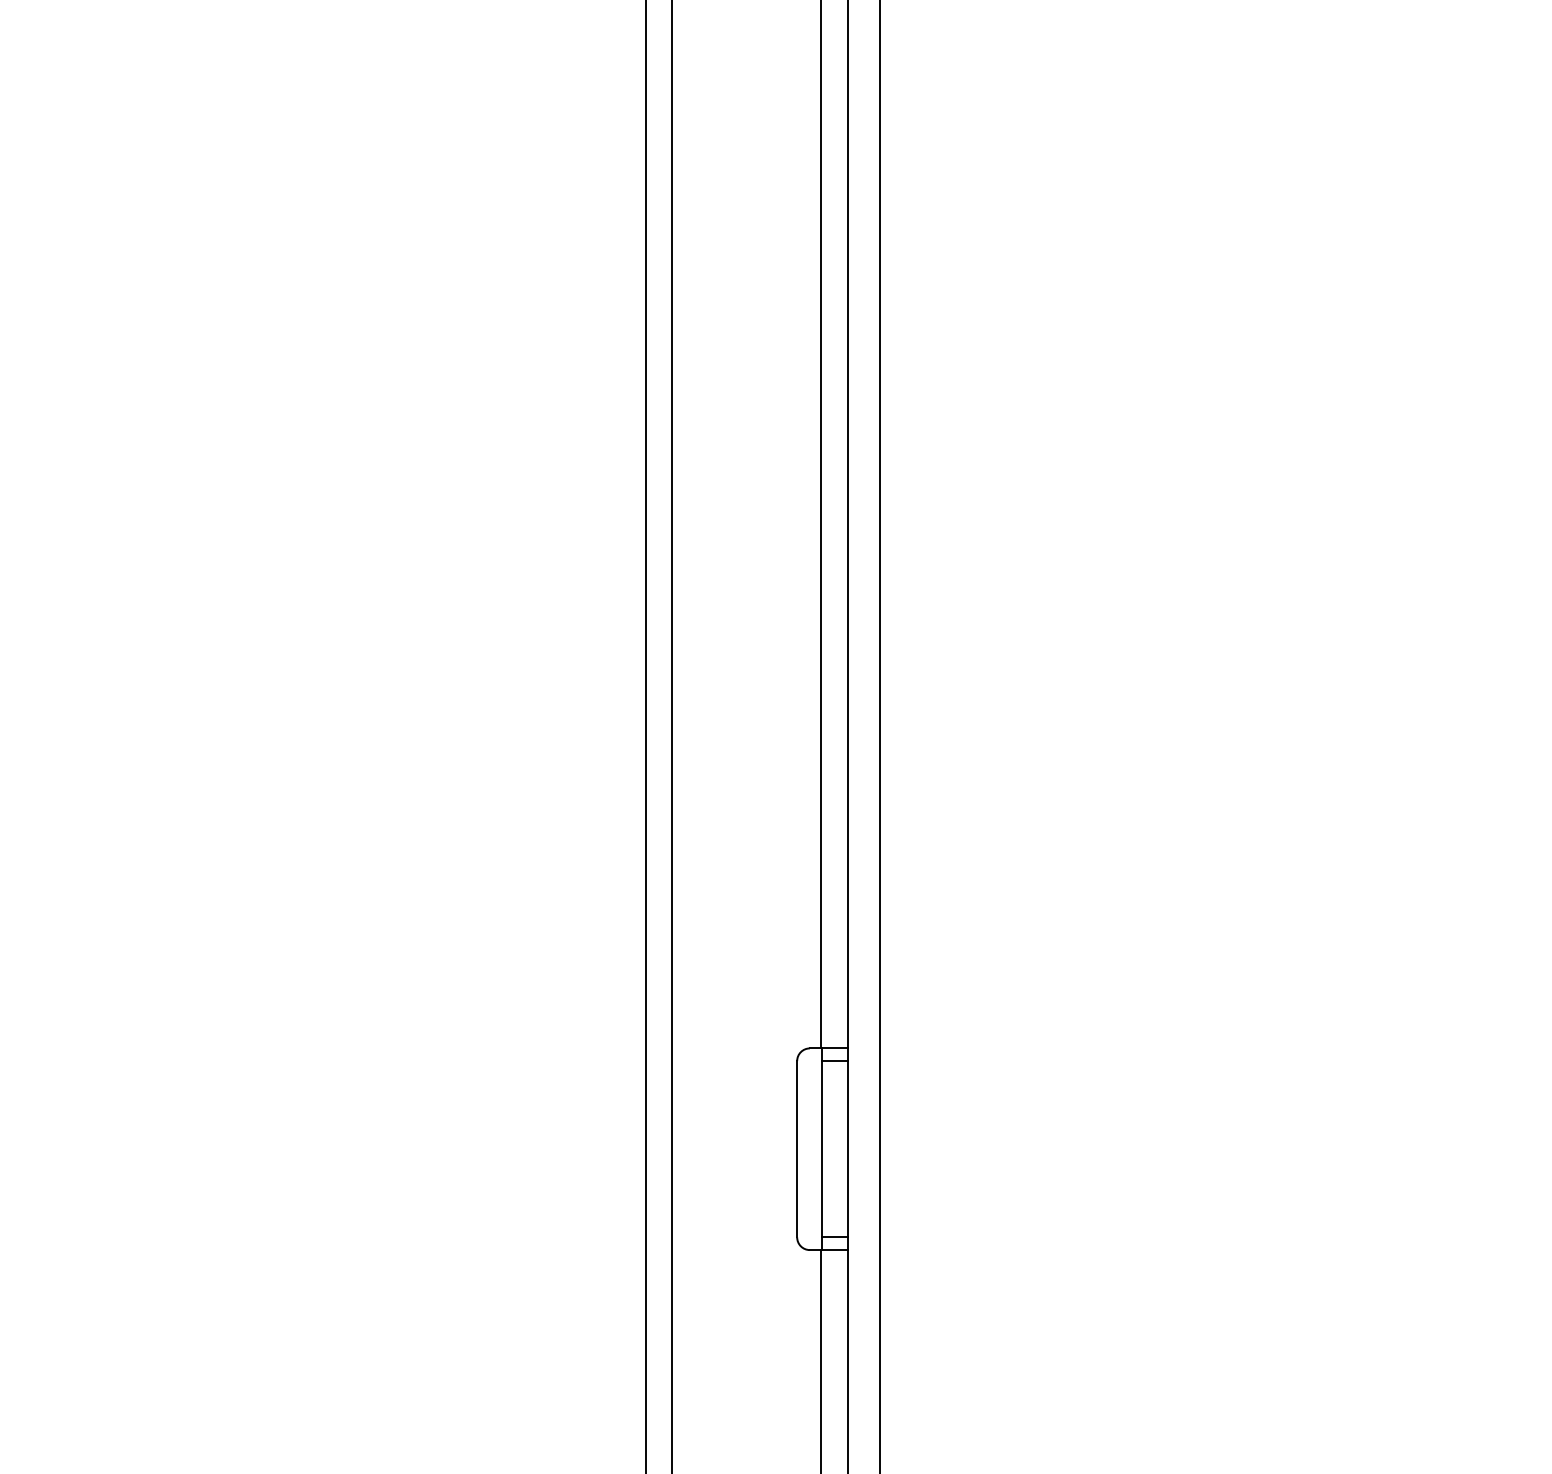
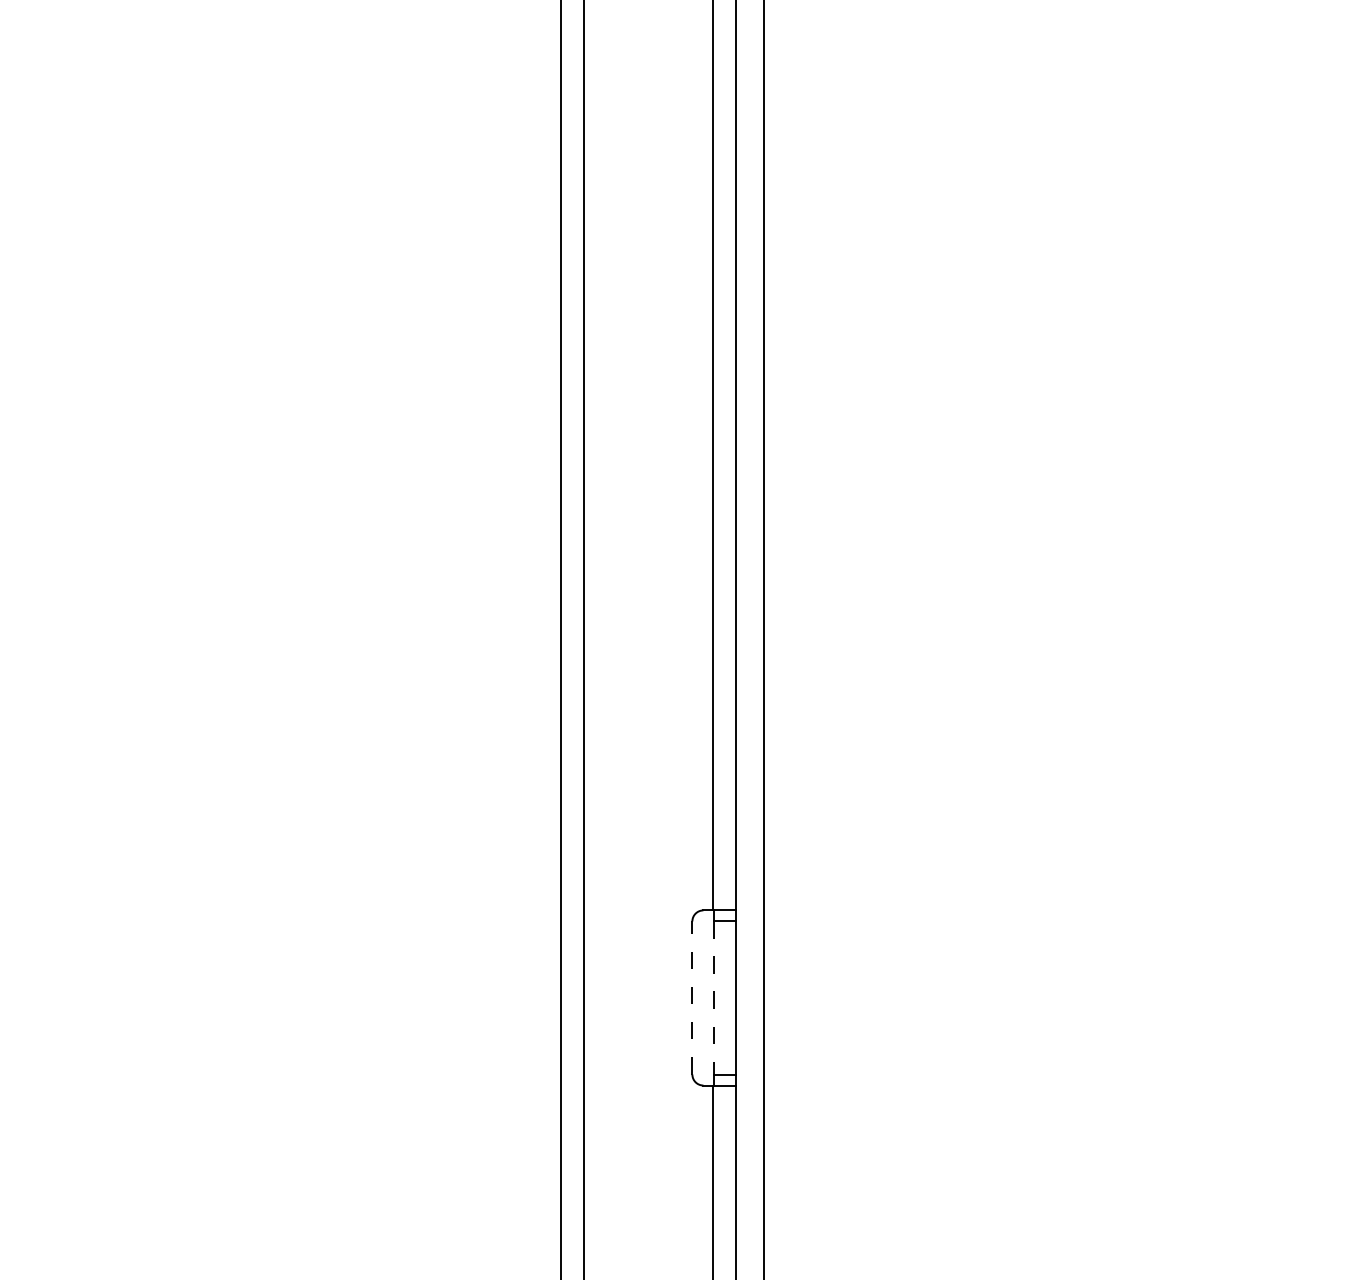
line: (797, 1148) -> (692, 997), solid -> dashed
line: (822, 1148) -> (714, 997), solid -> dashed

